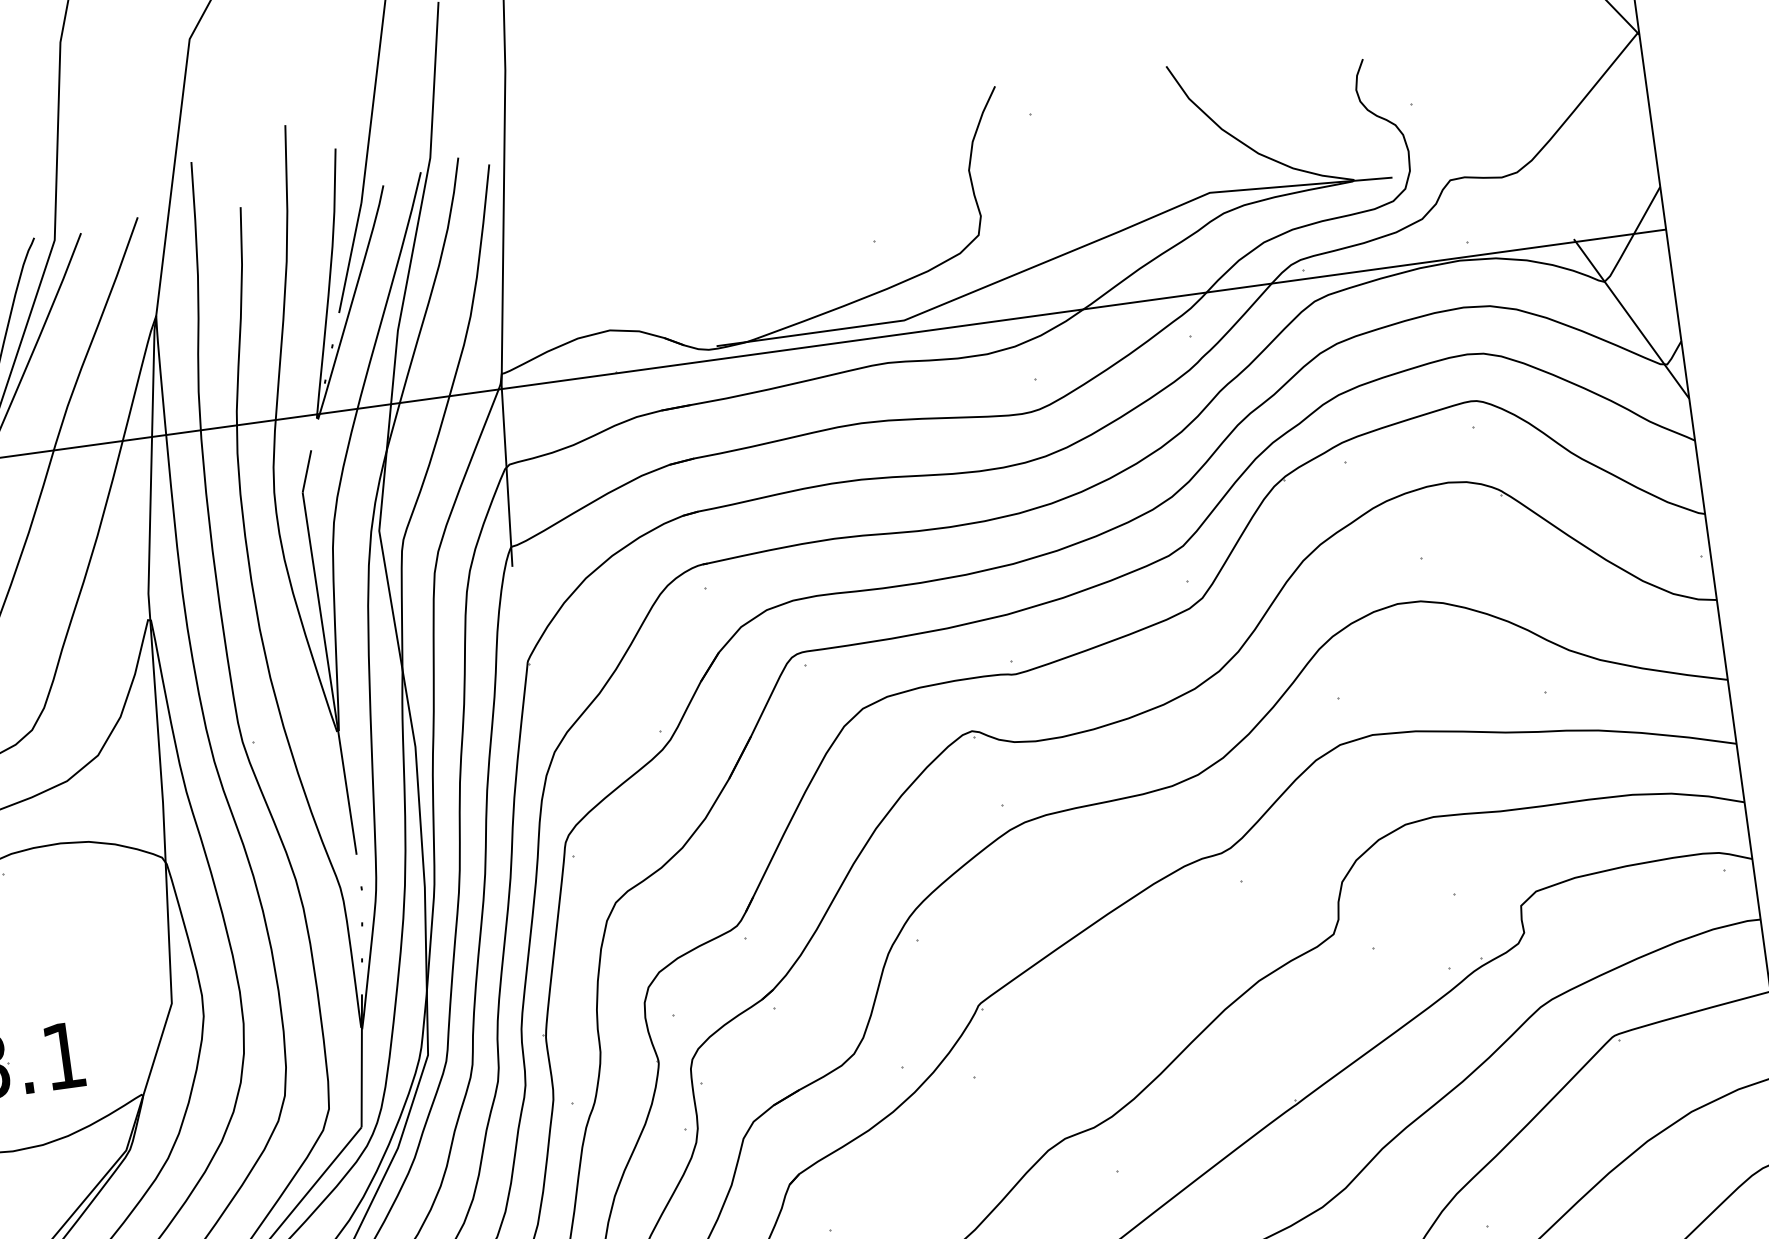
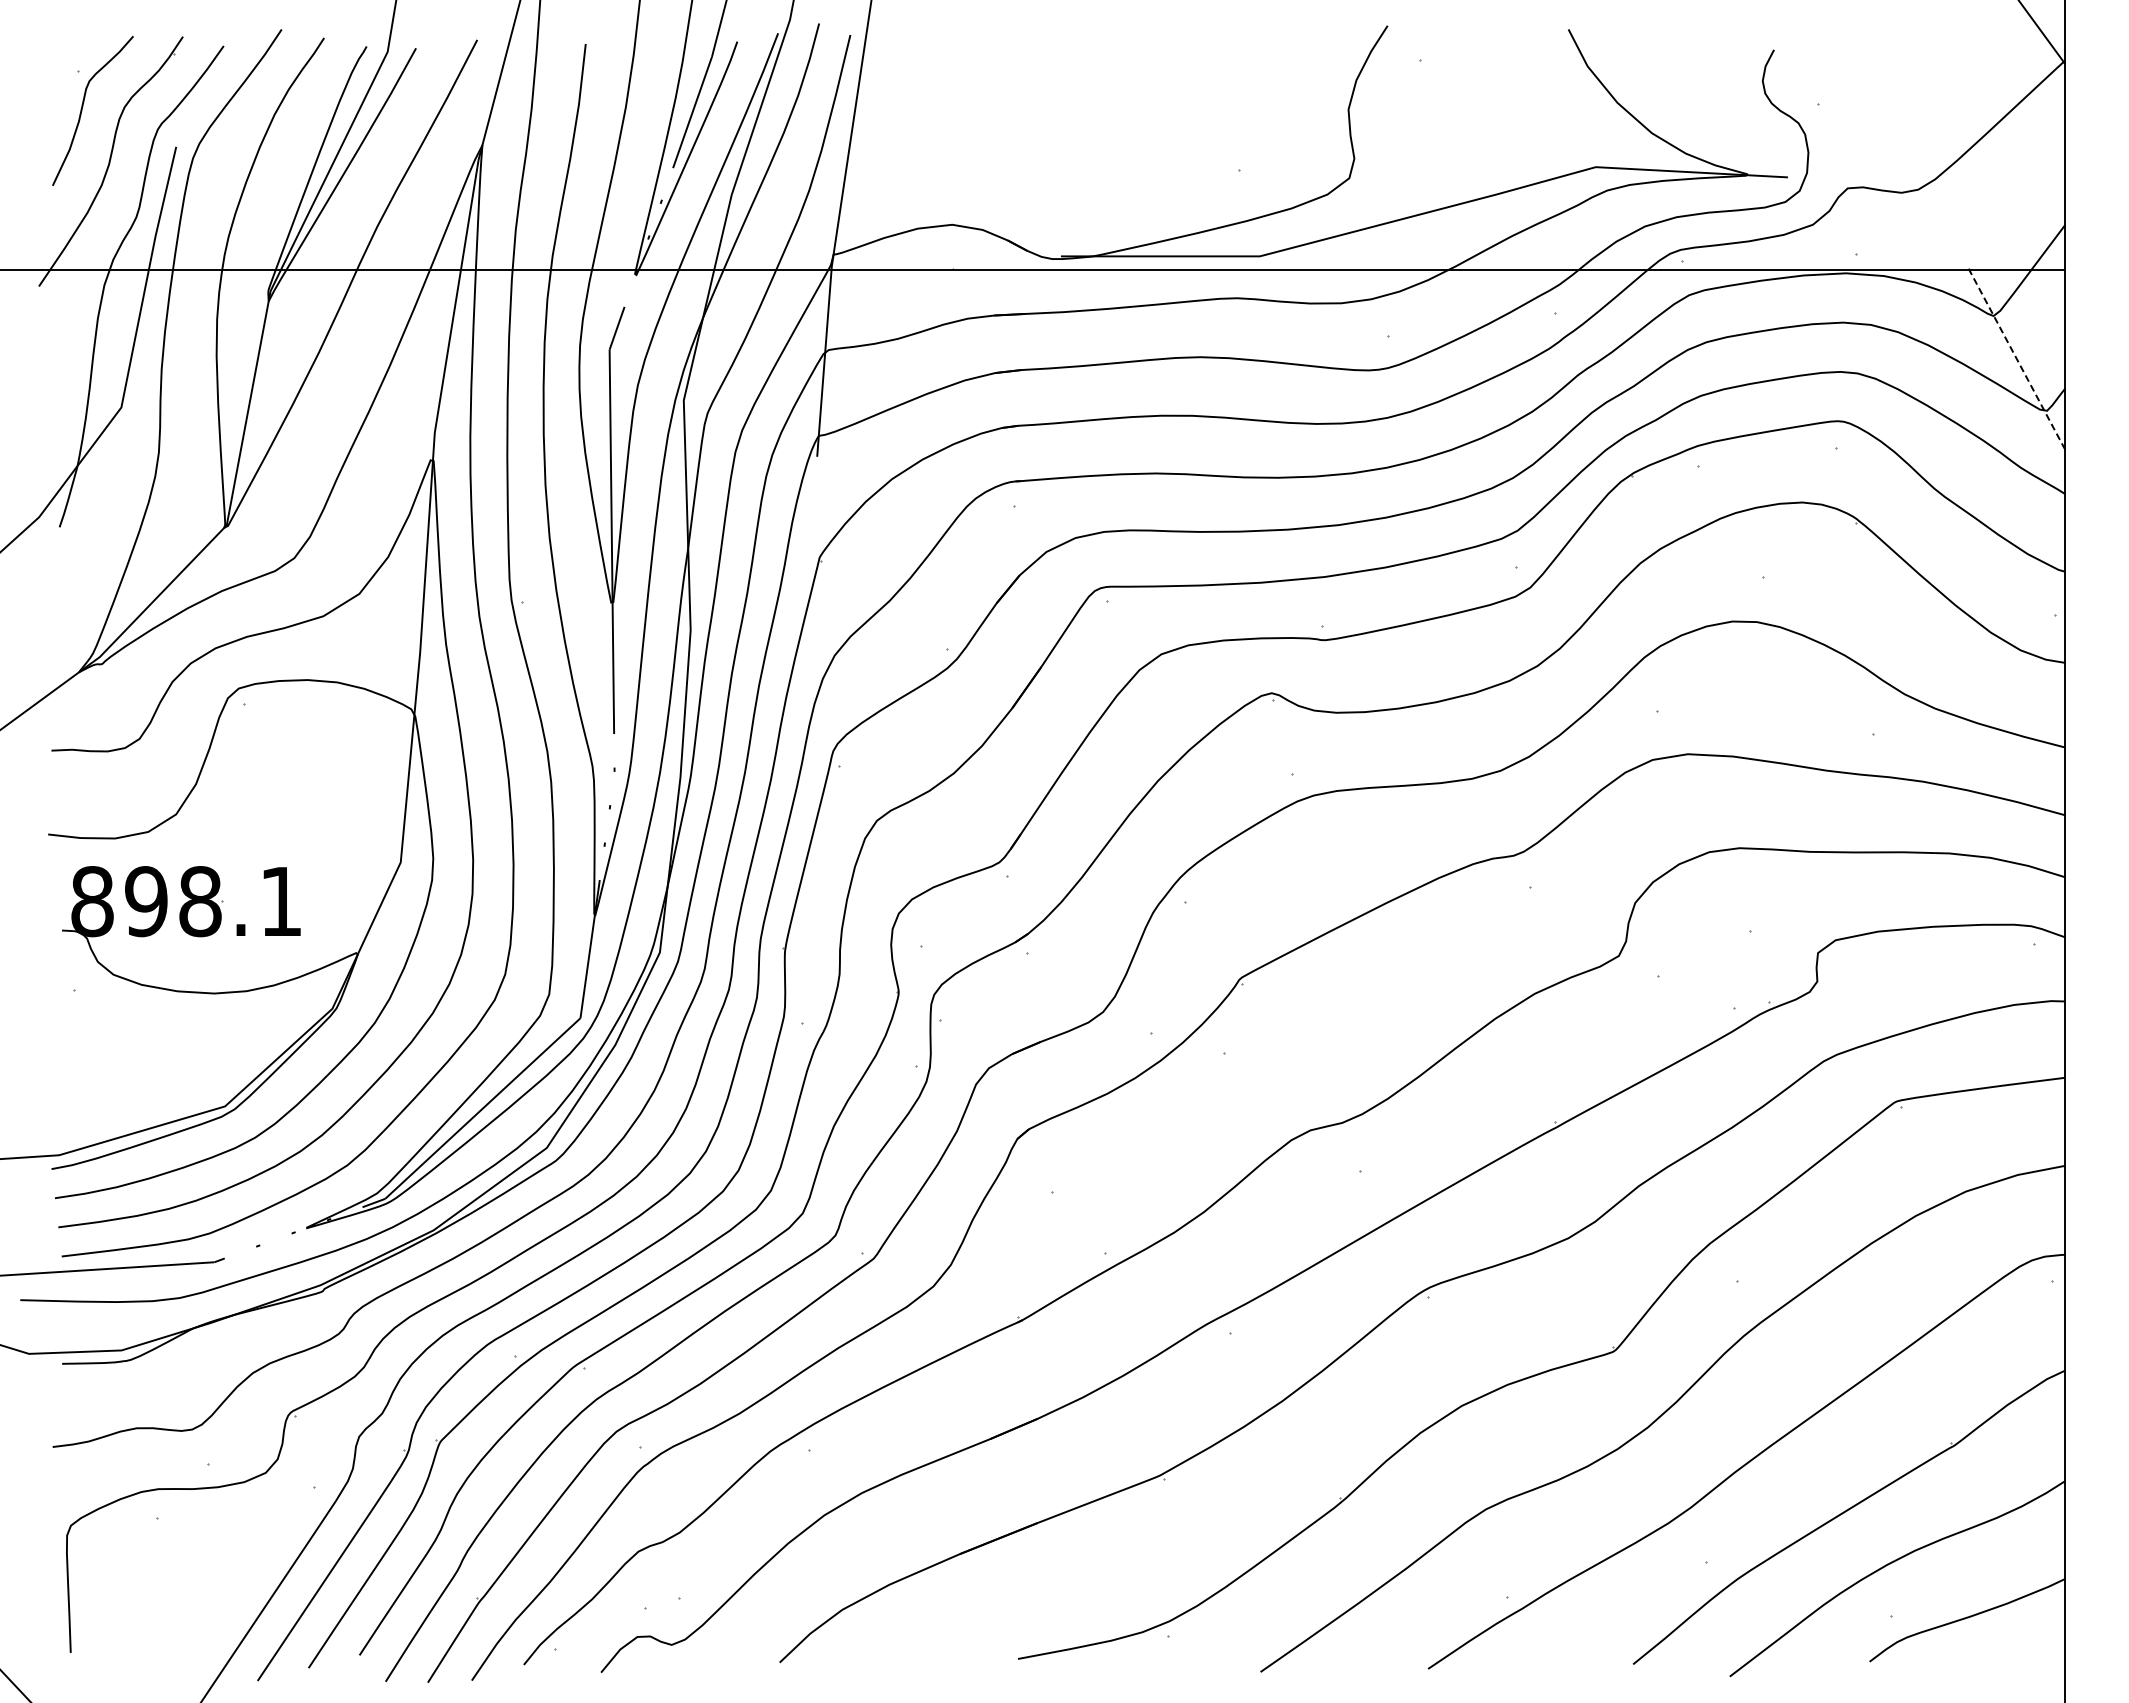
line: (1631, 318) -> (2016, 357), solid -> dashed

